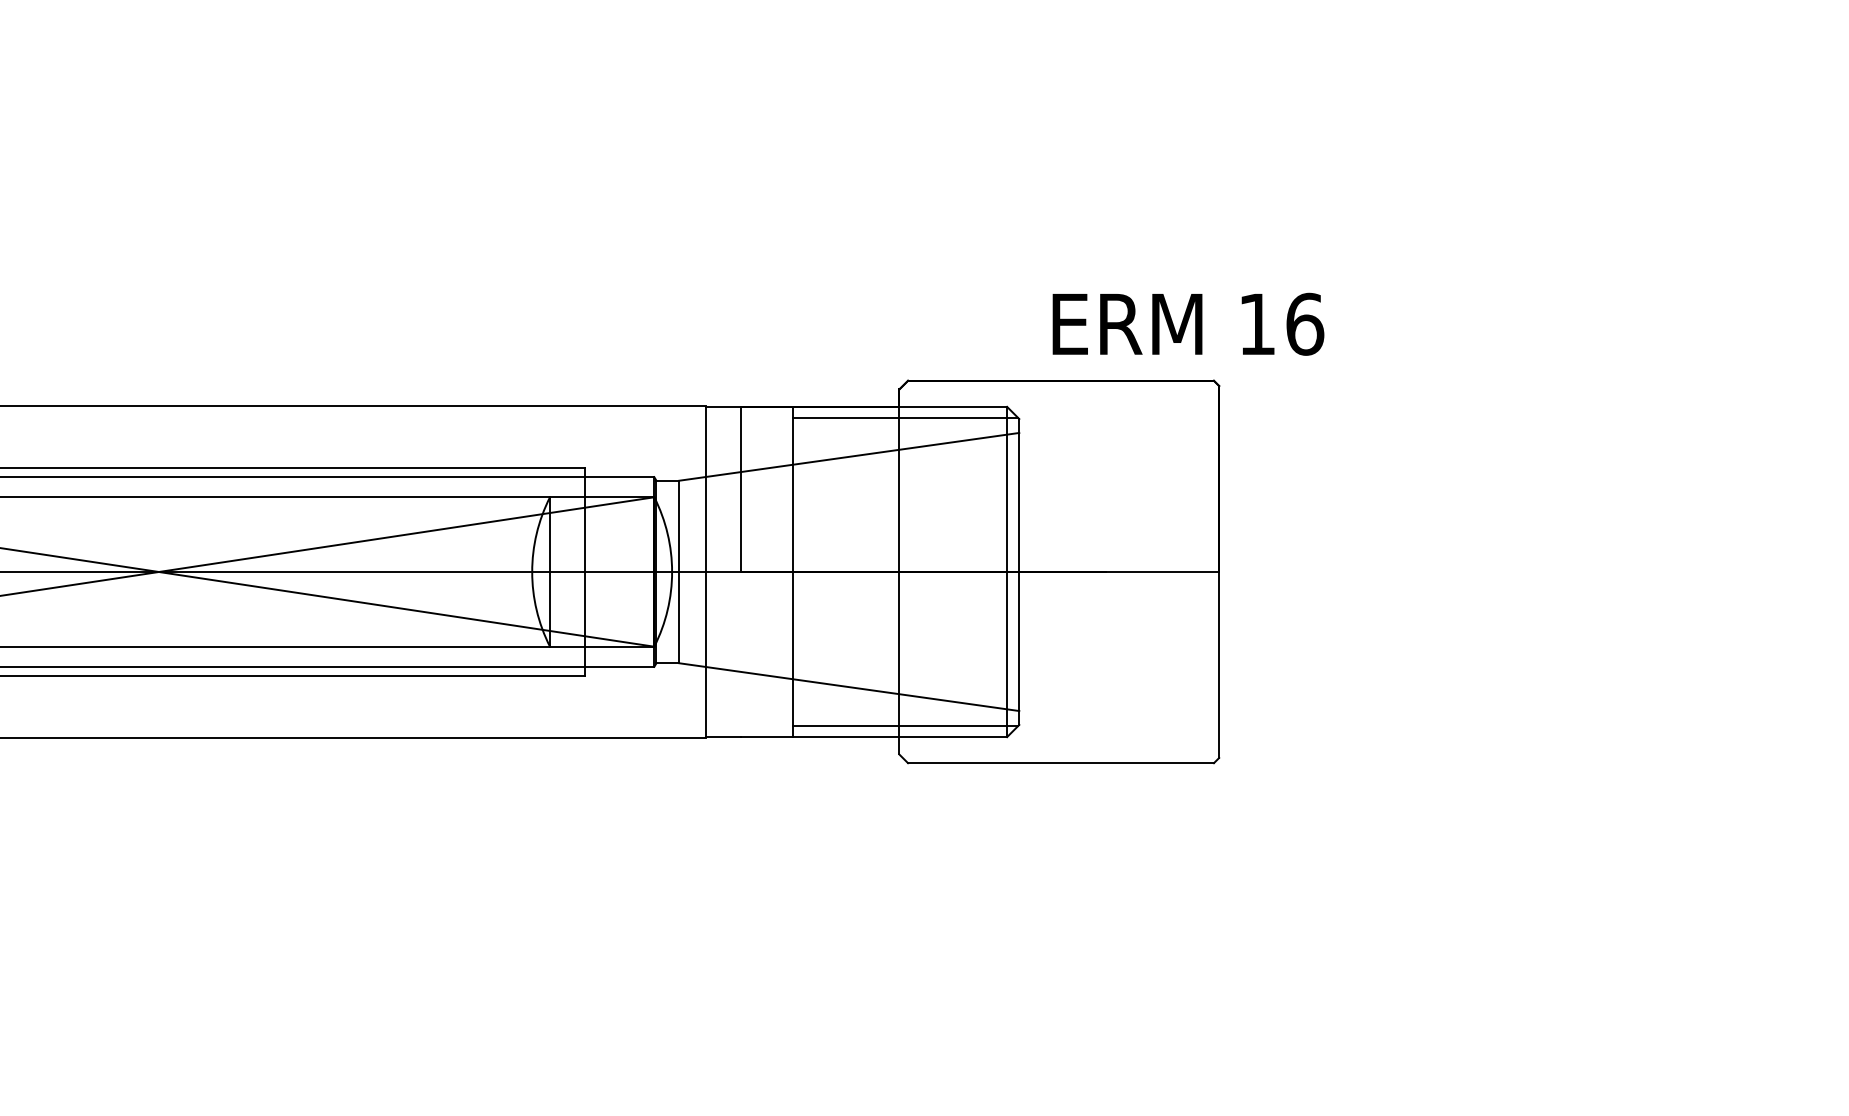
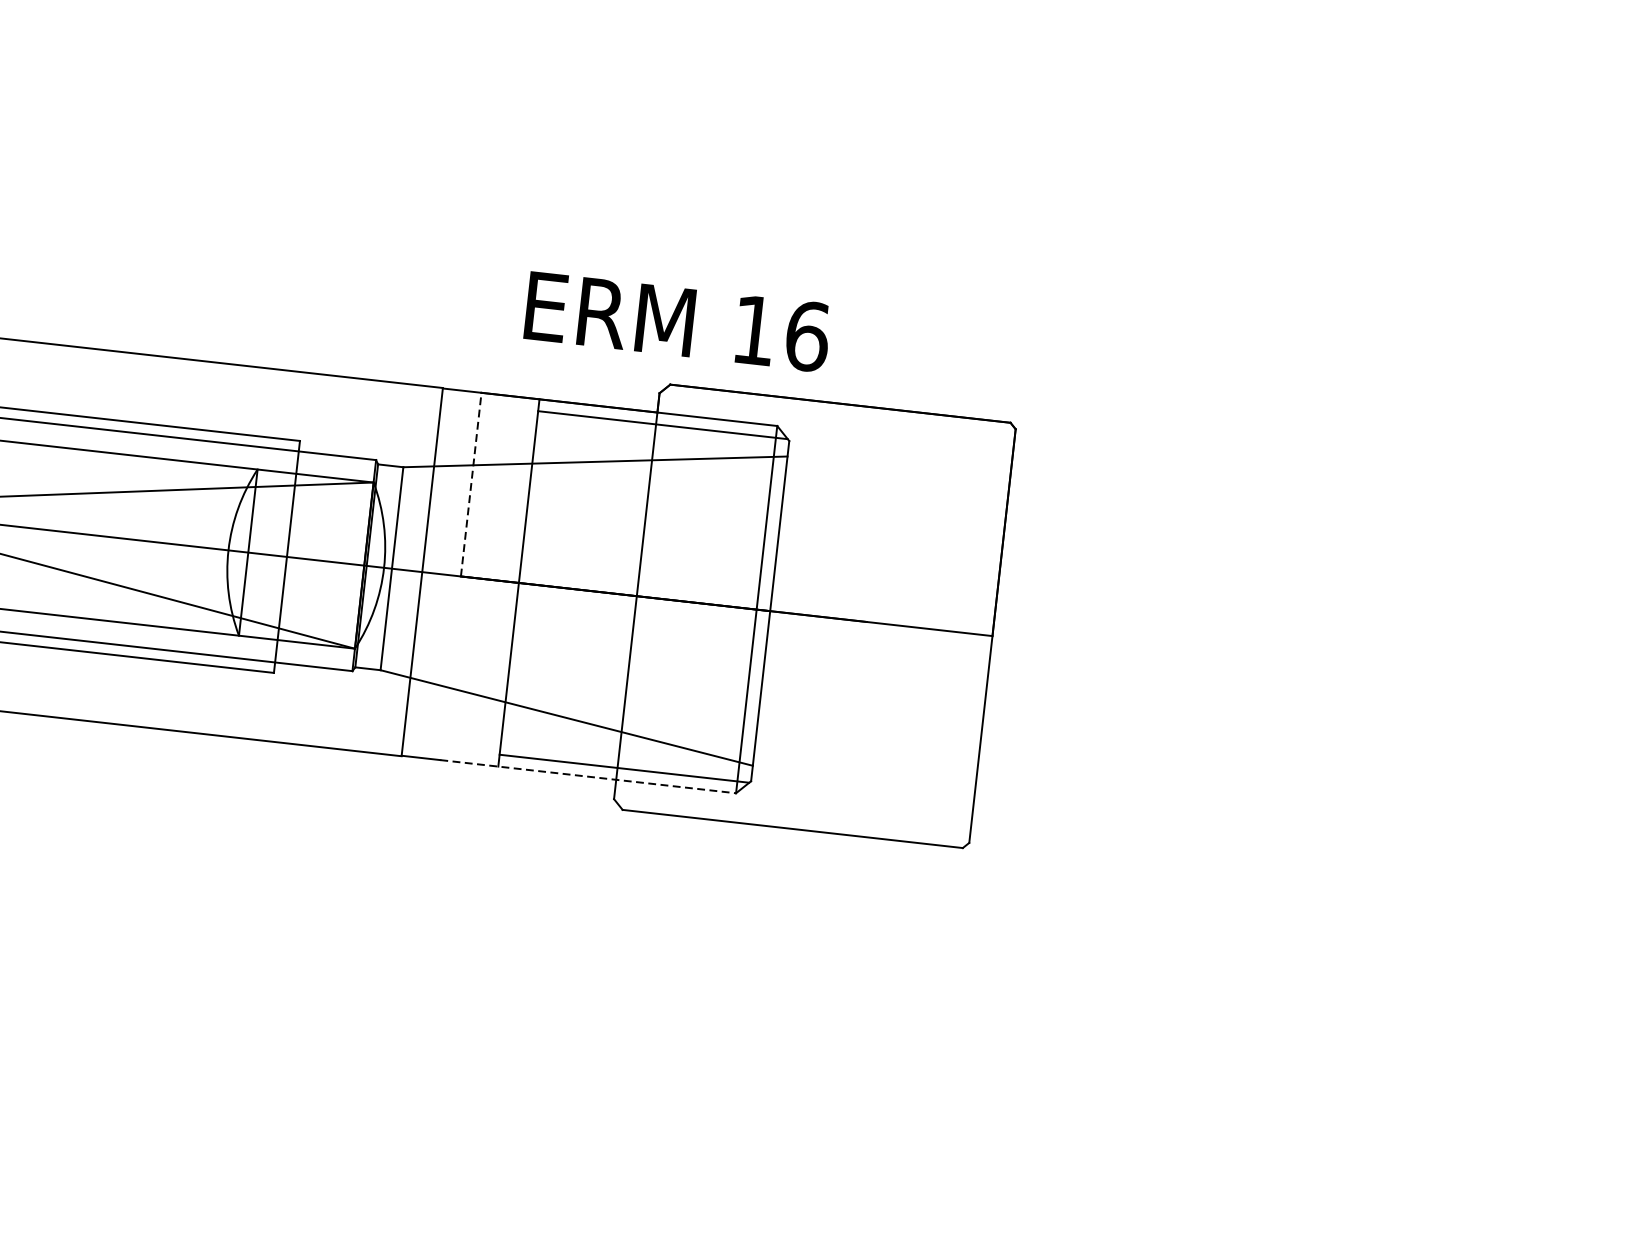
text: (1188, 323) -> (677, 320), moved
line: (741, 489) -> (471, 484), solid -> dashed
line: (874, 737) -> (588, 777), solid -> dashed

